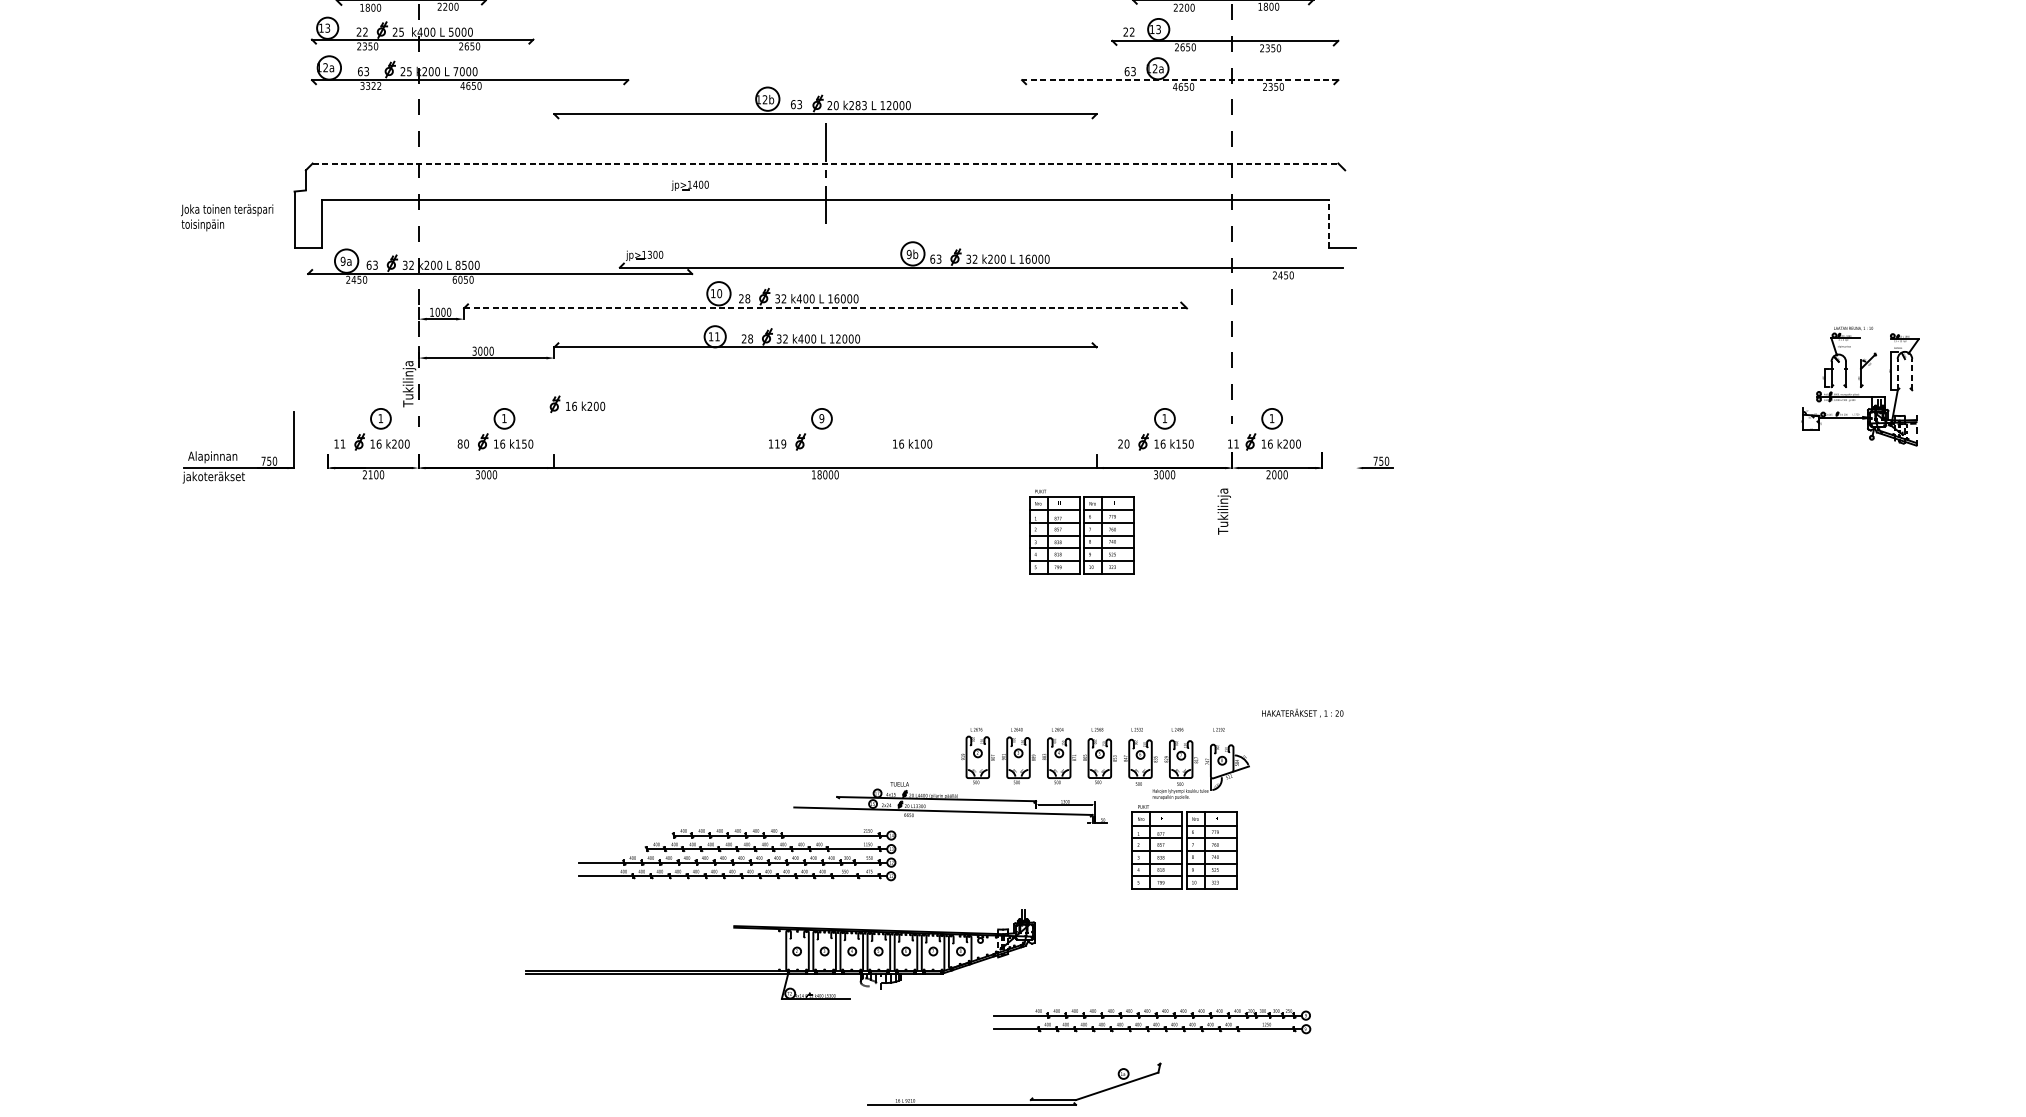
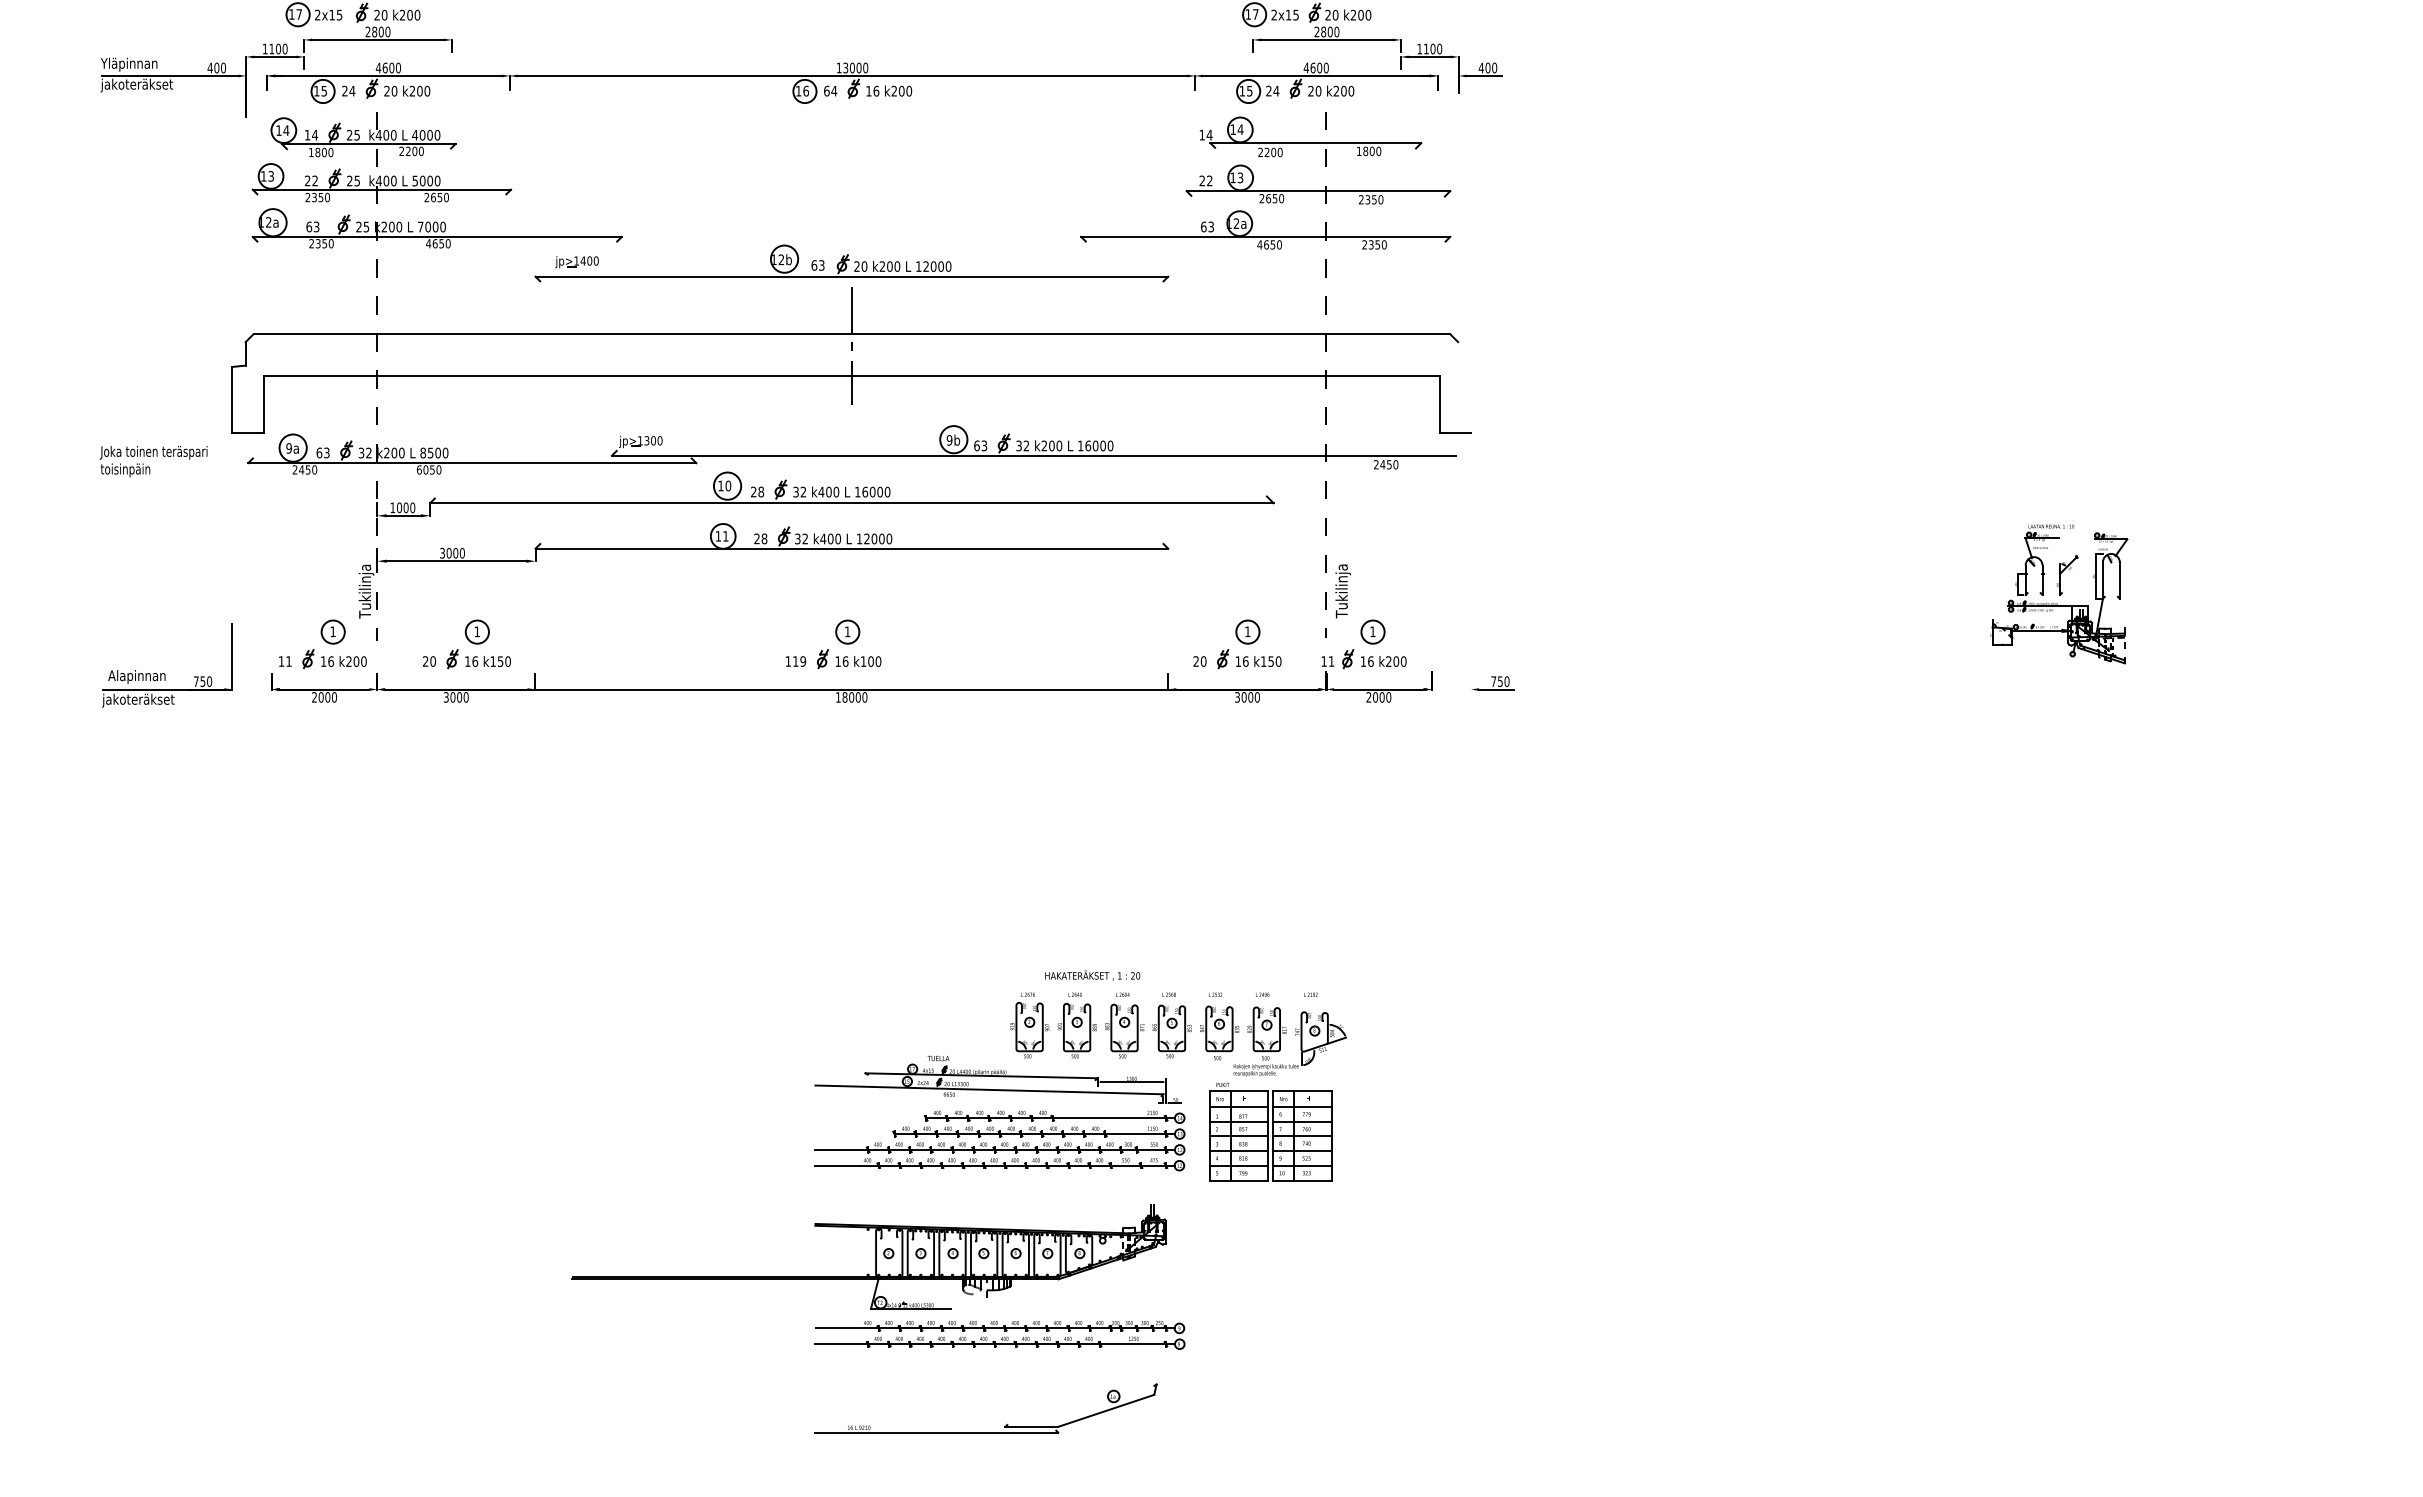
line: (1180, 79) -> (1265, 236), dashed -> solid
text: (370, 85) -> (321, 243), 3322 -> 2350
text: (861, 105) -> (893, 266), k283 -> k200
line: (826, 163) -> (852, 334), dashed -> solid
part: (689, 186) -> (576, 262), moved
text: (226, 217) -> (153, 461), moved
line: (1329, 223) -> (1439, 404), dashed -> solid
line: (825, 308) -> (851, 503), dashed -> solid
line: (1897, 374) -> (2102, 580), dashed -> solid
line: (1911, 374) -> (2119, 580), dashed -> solid
part: (577, 404) -> (562, 615), removed
text: (821, 418) -> (847, 631), 9 -> 1
text: (460, 444) -> (425, 661), 80 -> 20
text: (912, 444) -> (858, 661), moved
text: (370, 474) -> (320, 697), 2100 -> 2000
text: (1223, 511) -> (1342, 591), moved
part: (1081, 531) -> (1150, 763), removed
text: (1302, 713) -> (1092, 975), moved
part: (736, 854) -> (999, 1140), moved
part: (780, 954) -> (869, 1256), moved
part: (1151, 1021) -> (999, 1335), moved
part: (1013, 1104) -> (985, 1432), moved

